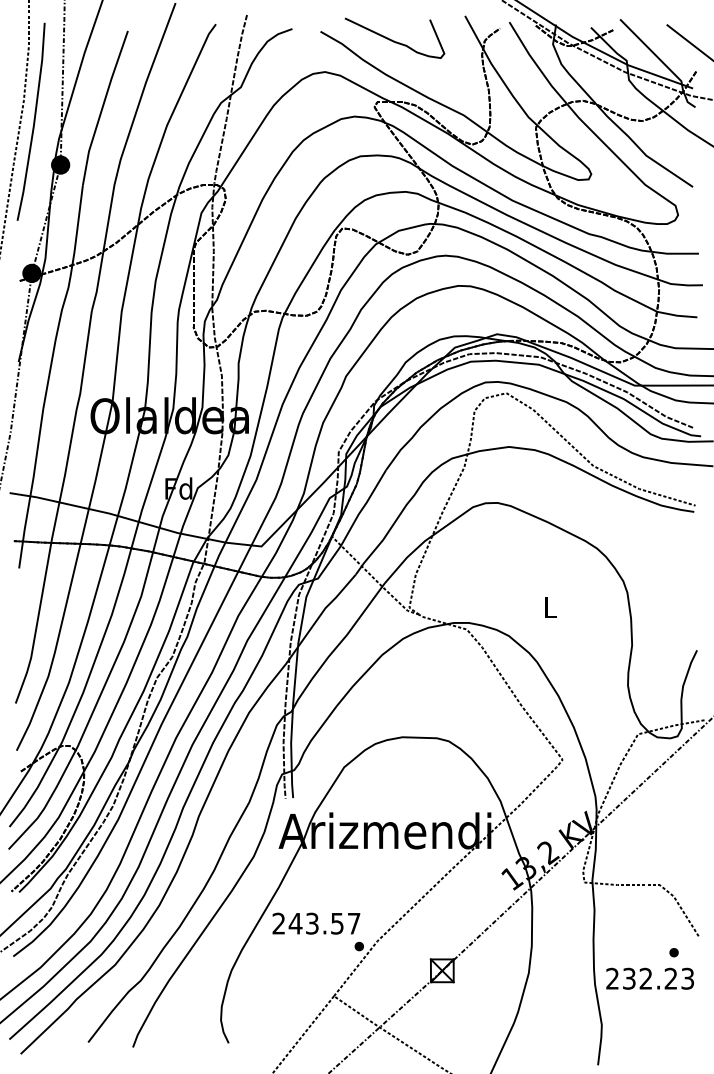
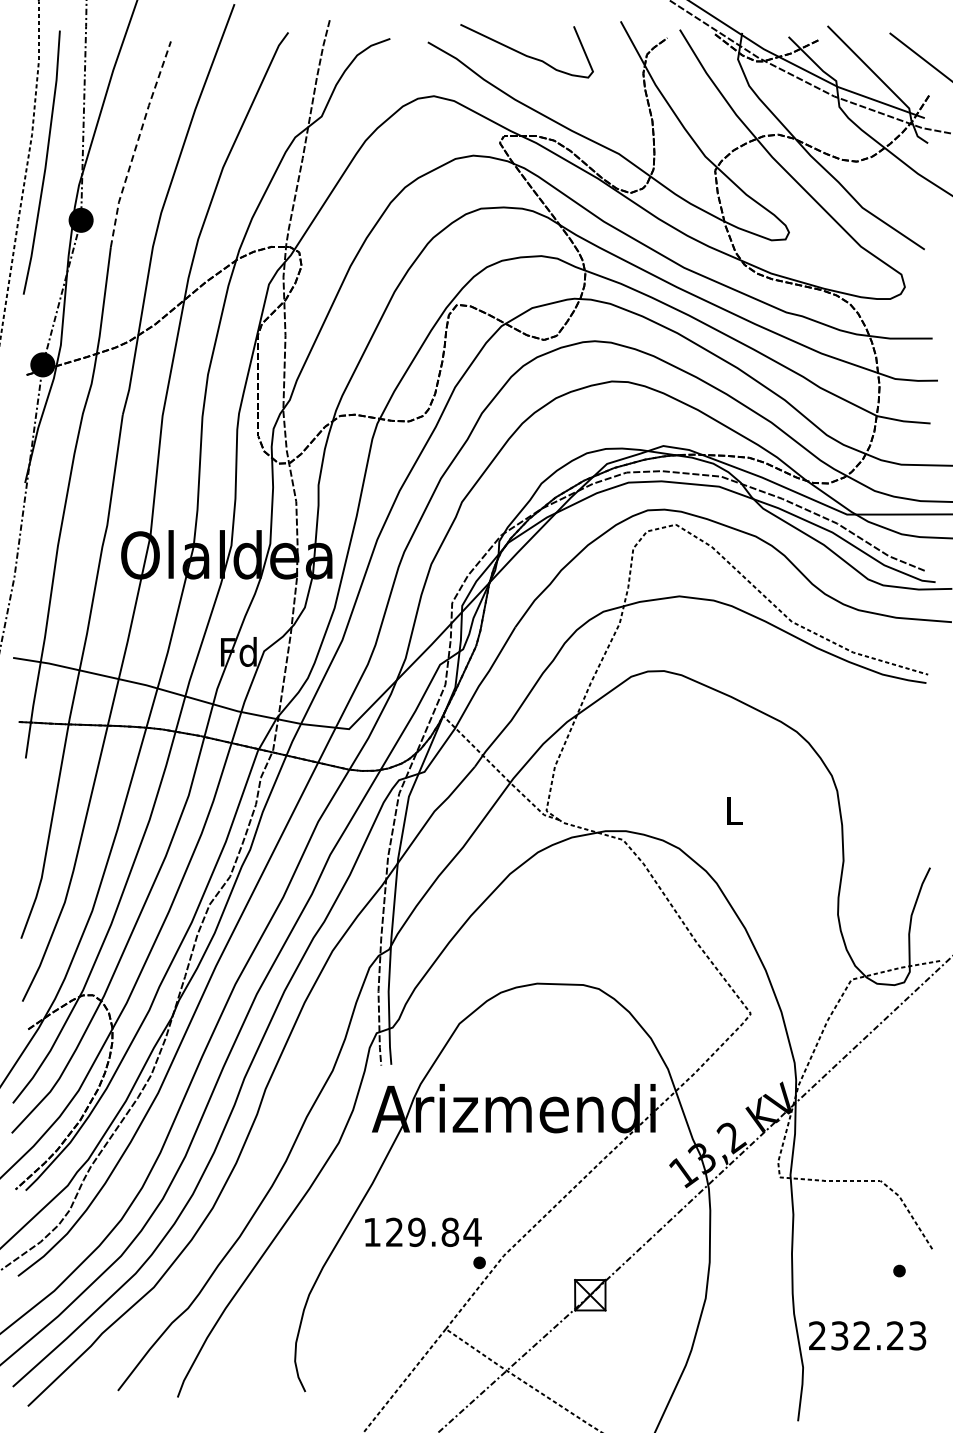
line: (102, 107) -> (137, 143), solid -> dashed
text: (316, 923) -> (422, 1232), 243.57 -> 129.84
text: (650, 978) -> (867, 1335), moved

